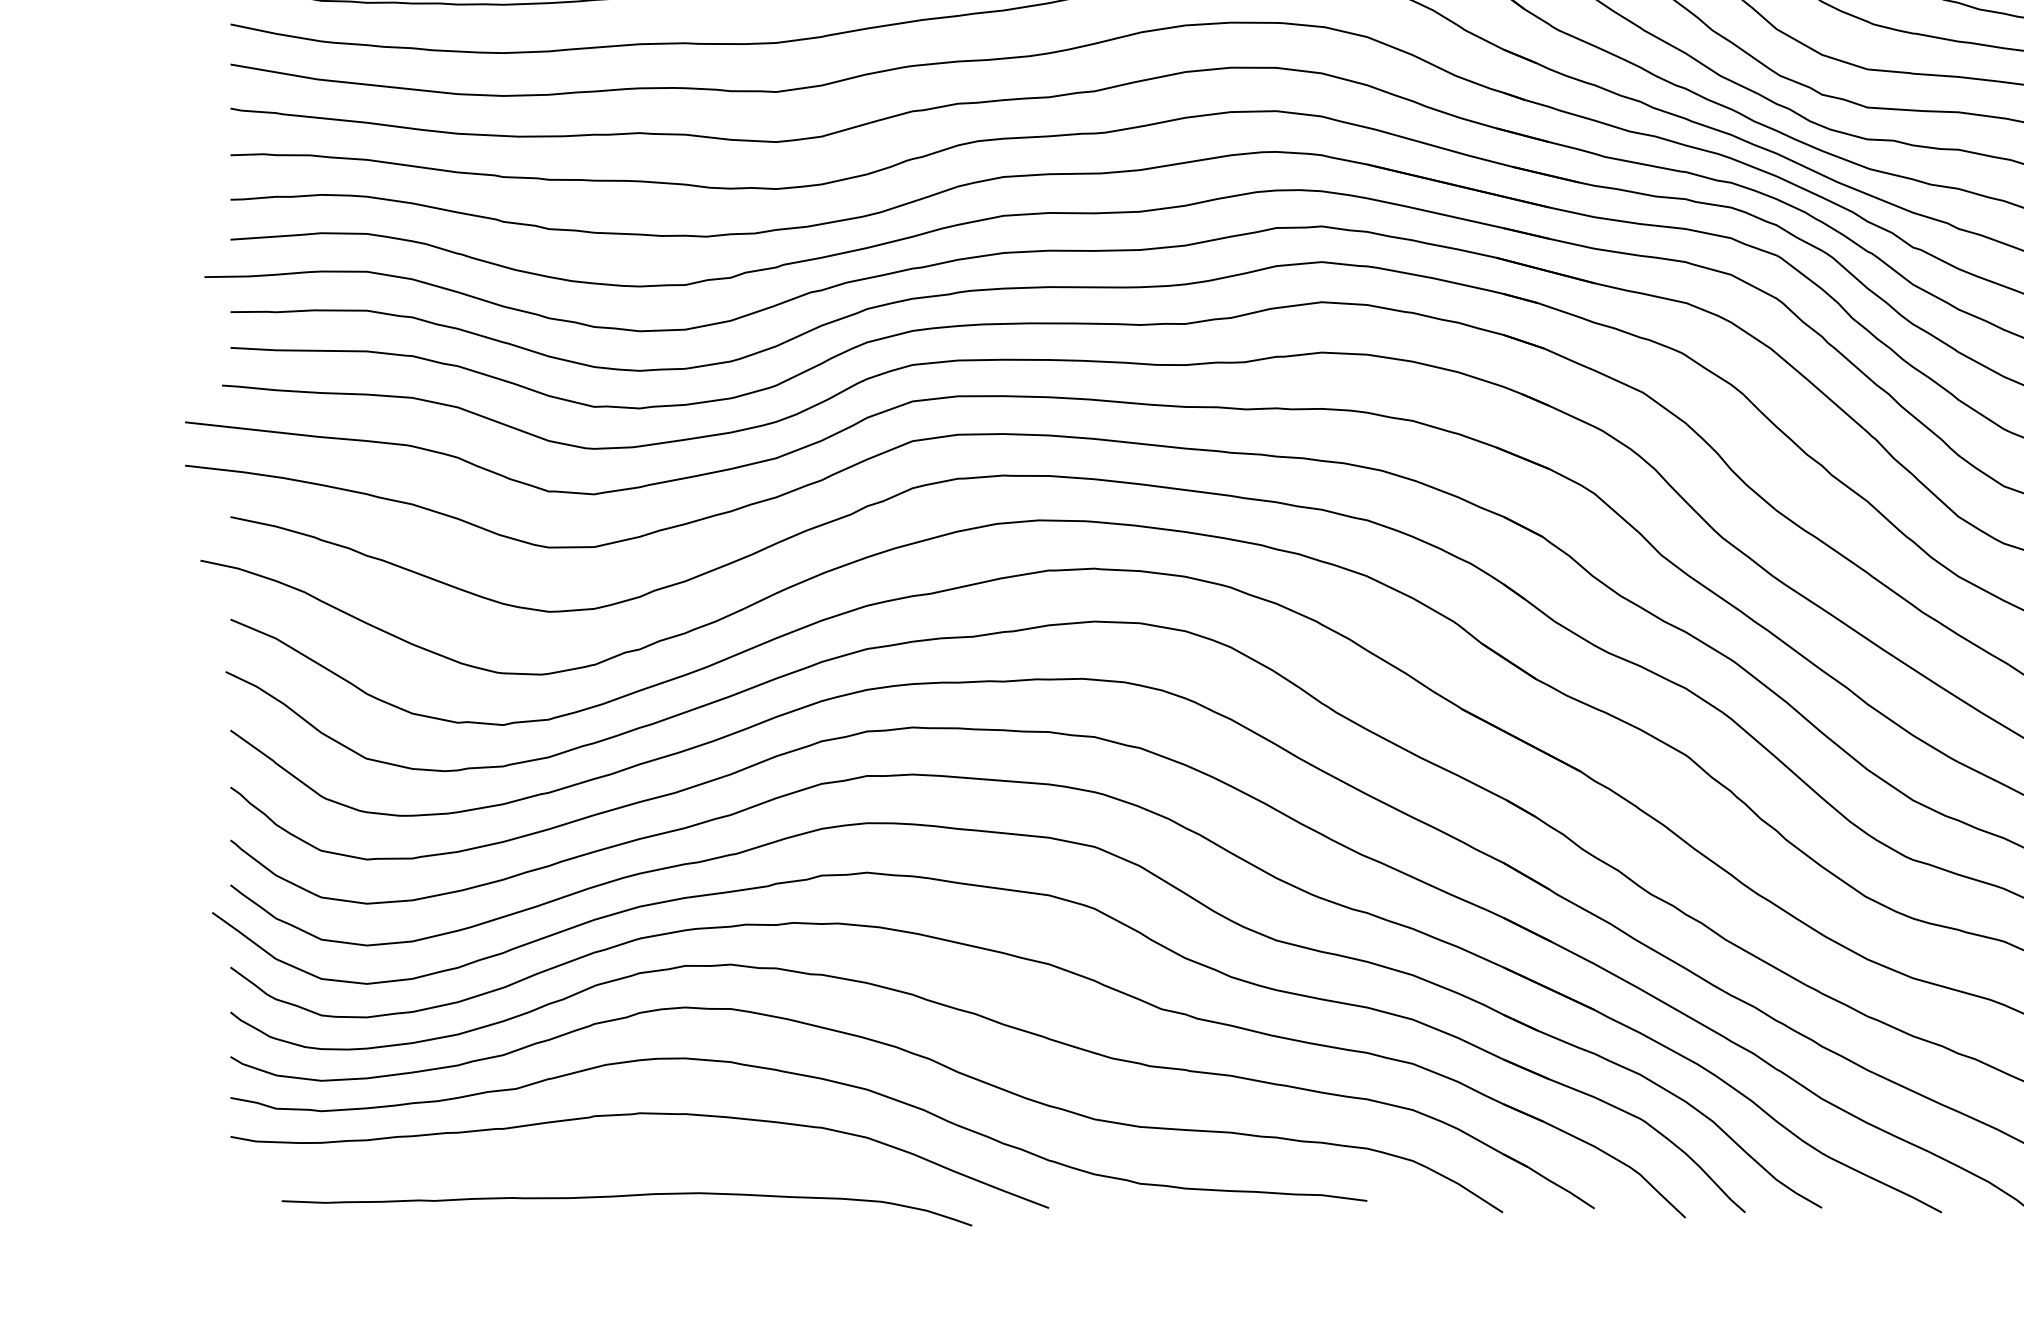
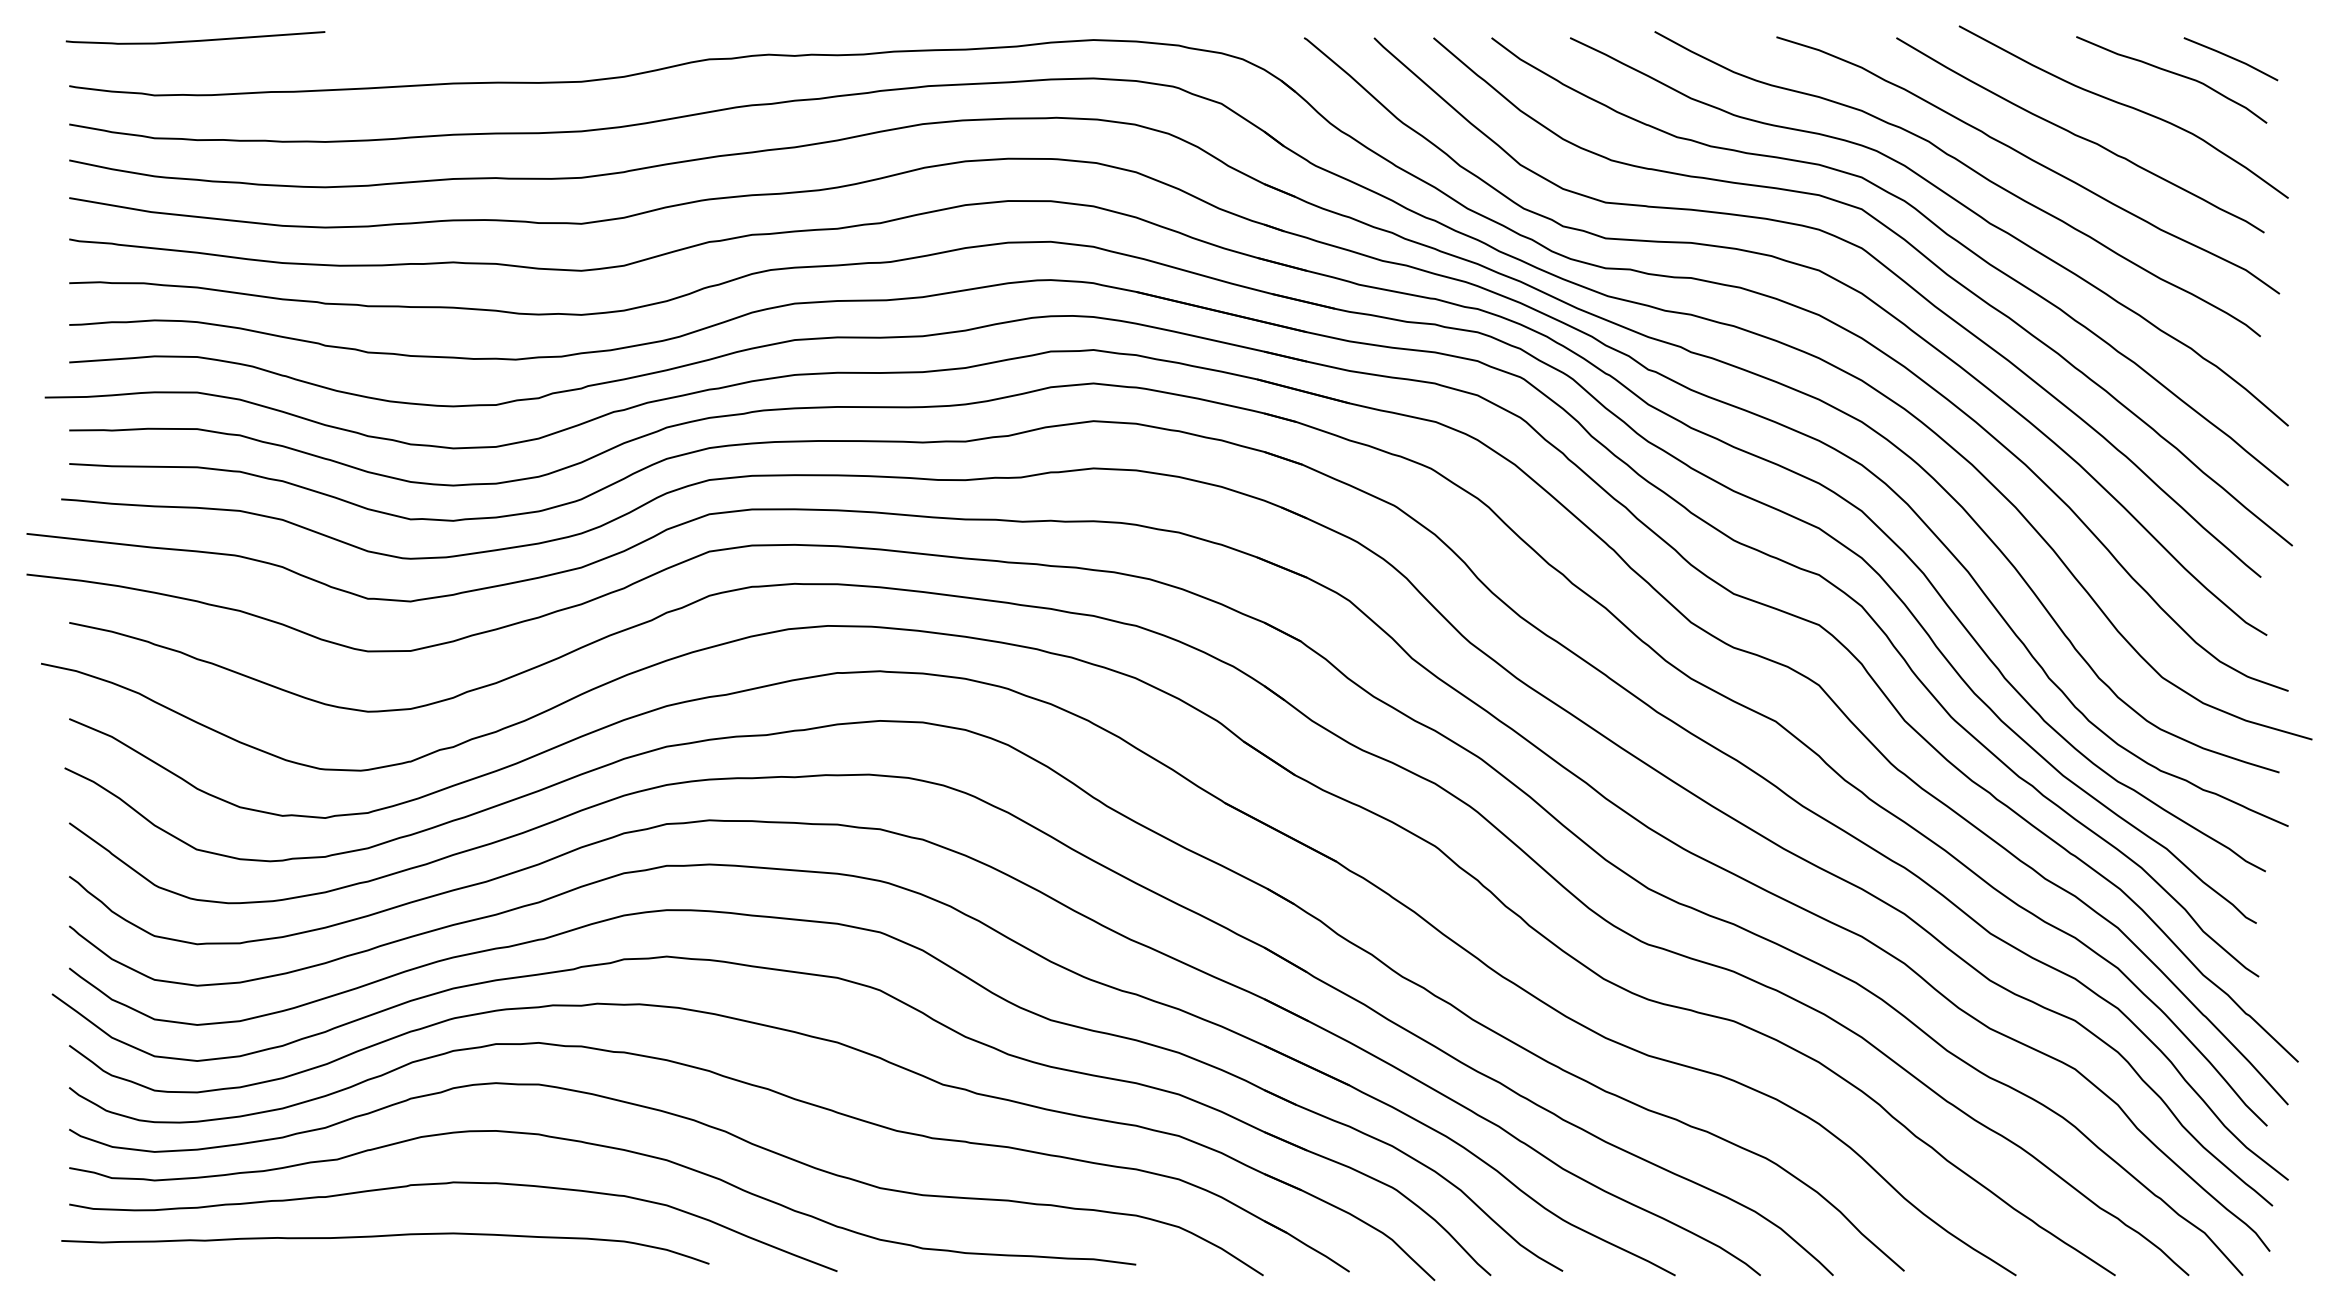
curve: (627, 1196) -> (385, 1236), moved

